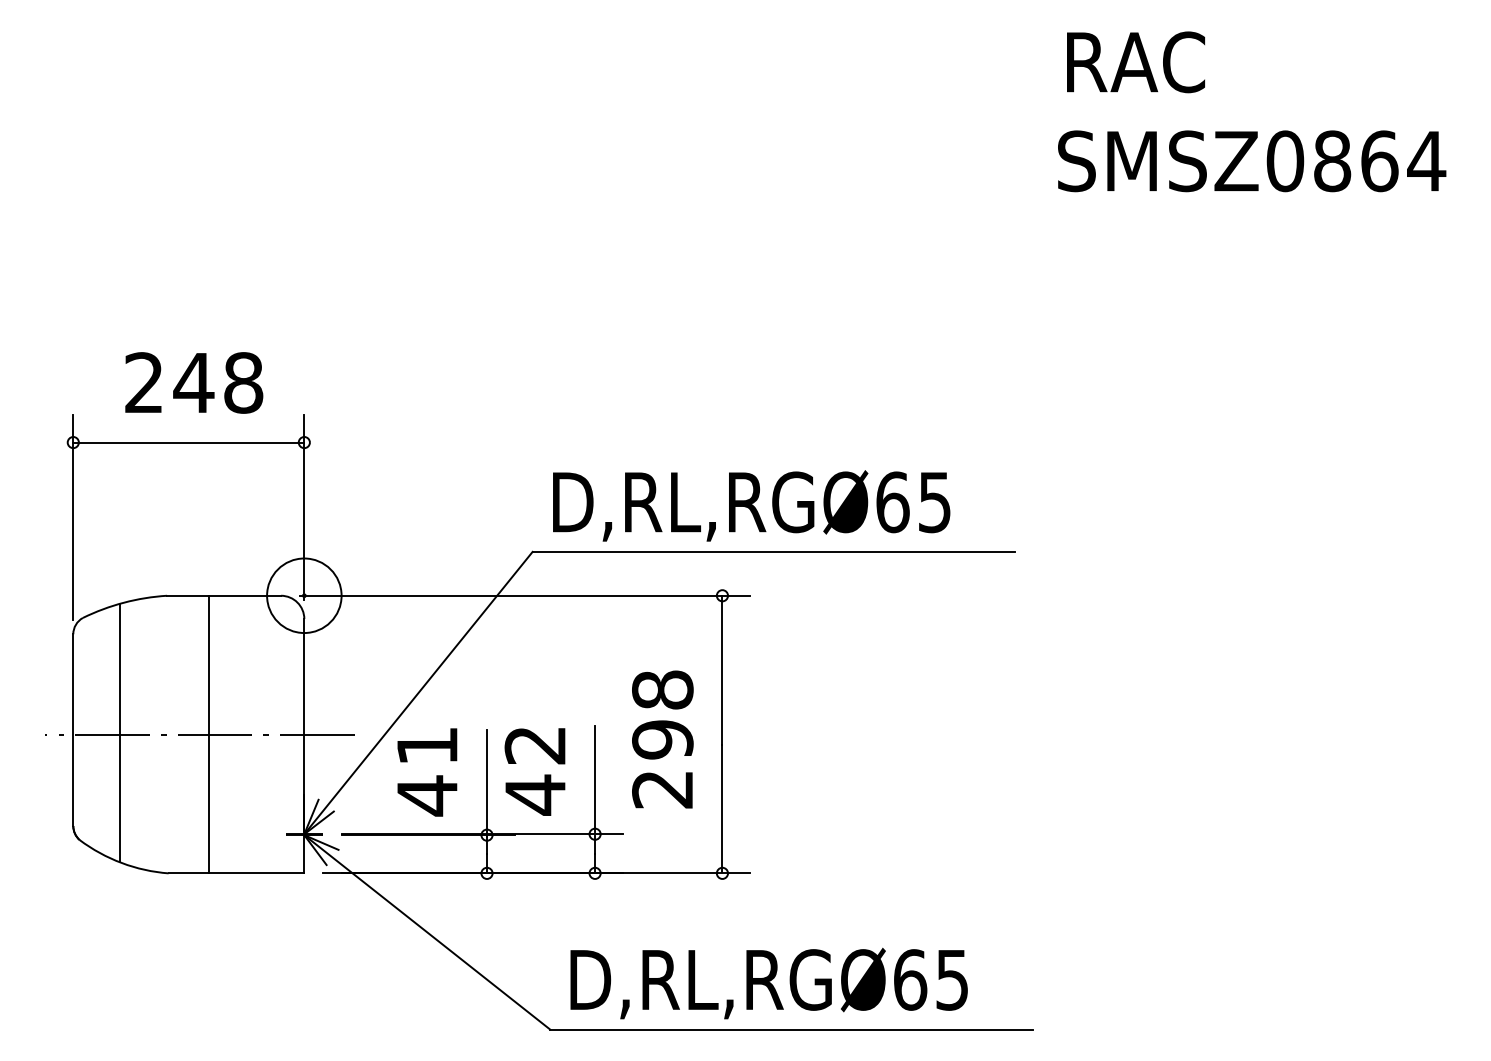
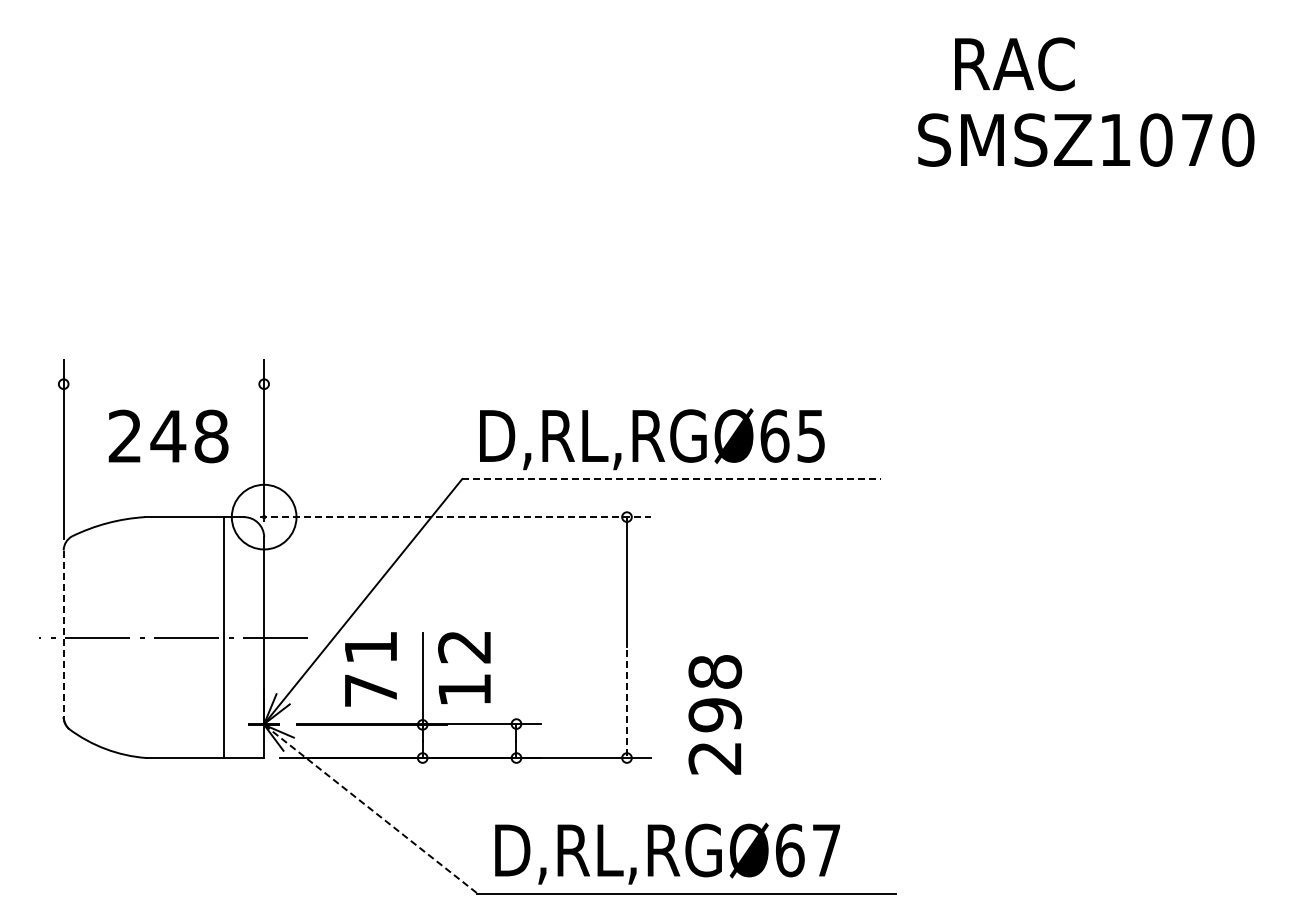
text: (1135, 61) -> (1014, 63), moved
text: (1356, 160) -> (1177, 139), SMSZ0864 -> SMSZ1070
text: (194, 382) -> (168, 436), moved
line: (188, 442) -> (163, 384), removed
line: (774, 552) -> (672, 479), solid -> dashed
line: (524, 596) -> (455, 517), solid -> dashed
line: (73, 731) -> (63, 634), solid -> dashed
line: (120, 733) -> (104, 636), removed
line: (209, 734) -> (223, 637), moved
text: (663, 739) -> (715, 714), moved
line: (595, 779) -> (516, 676), removed
text: (426, 795) -> (370, 690), 41 -> 71
text: (535, 795) -> (464, 690), 42 -> 12
line: (721, 808) -> (626, 701), solid -> dashed
line: (426, 932) -> (370, 809), solid -> dashed
text: (951, 979) -> (825, 850), D,RL,RGØ65 -> D,RL,RGØ67

